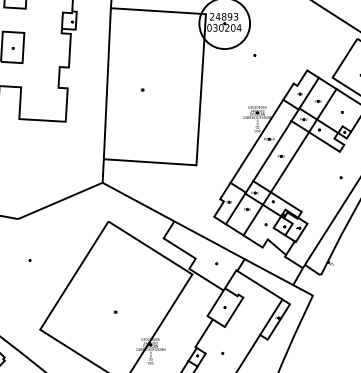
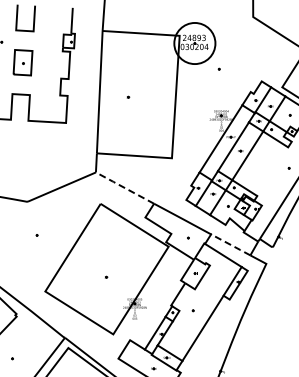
line: (136, 201) -> (123, 187), solid -> dashed
line: (268, 271) -> (230, 244), solid -> dashed

